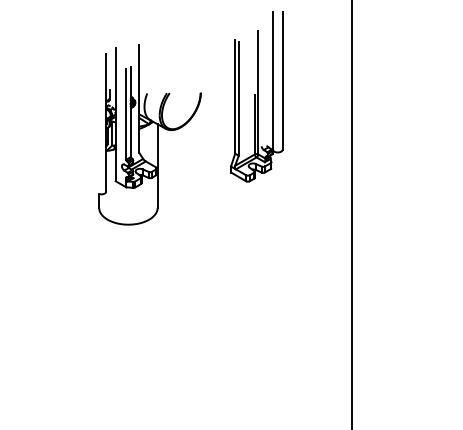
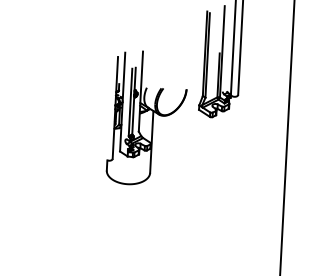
part: (149, 134) -> (146, 118), moved

